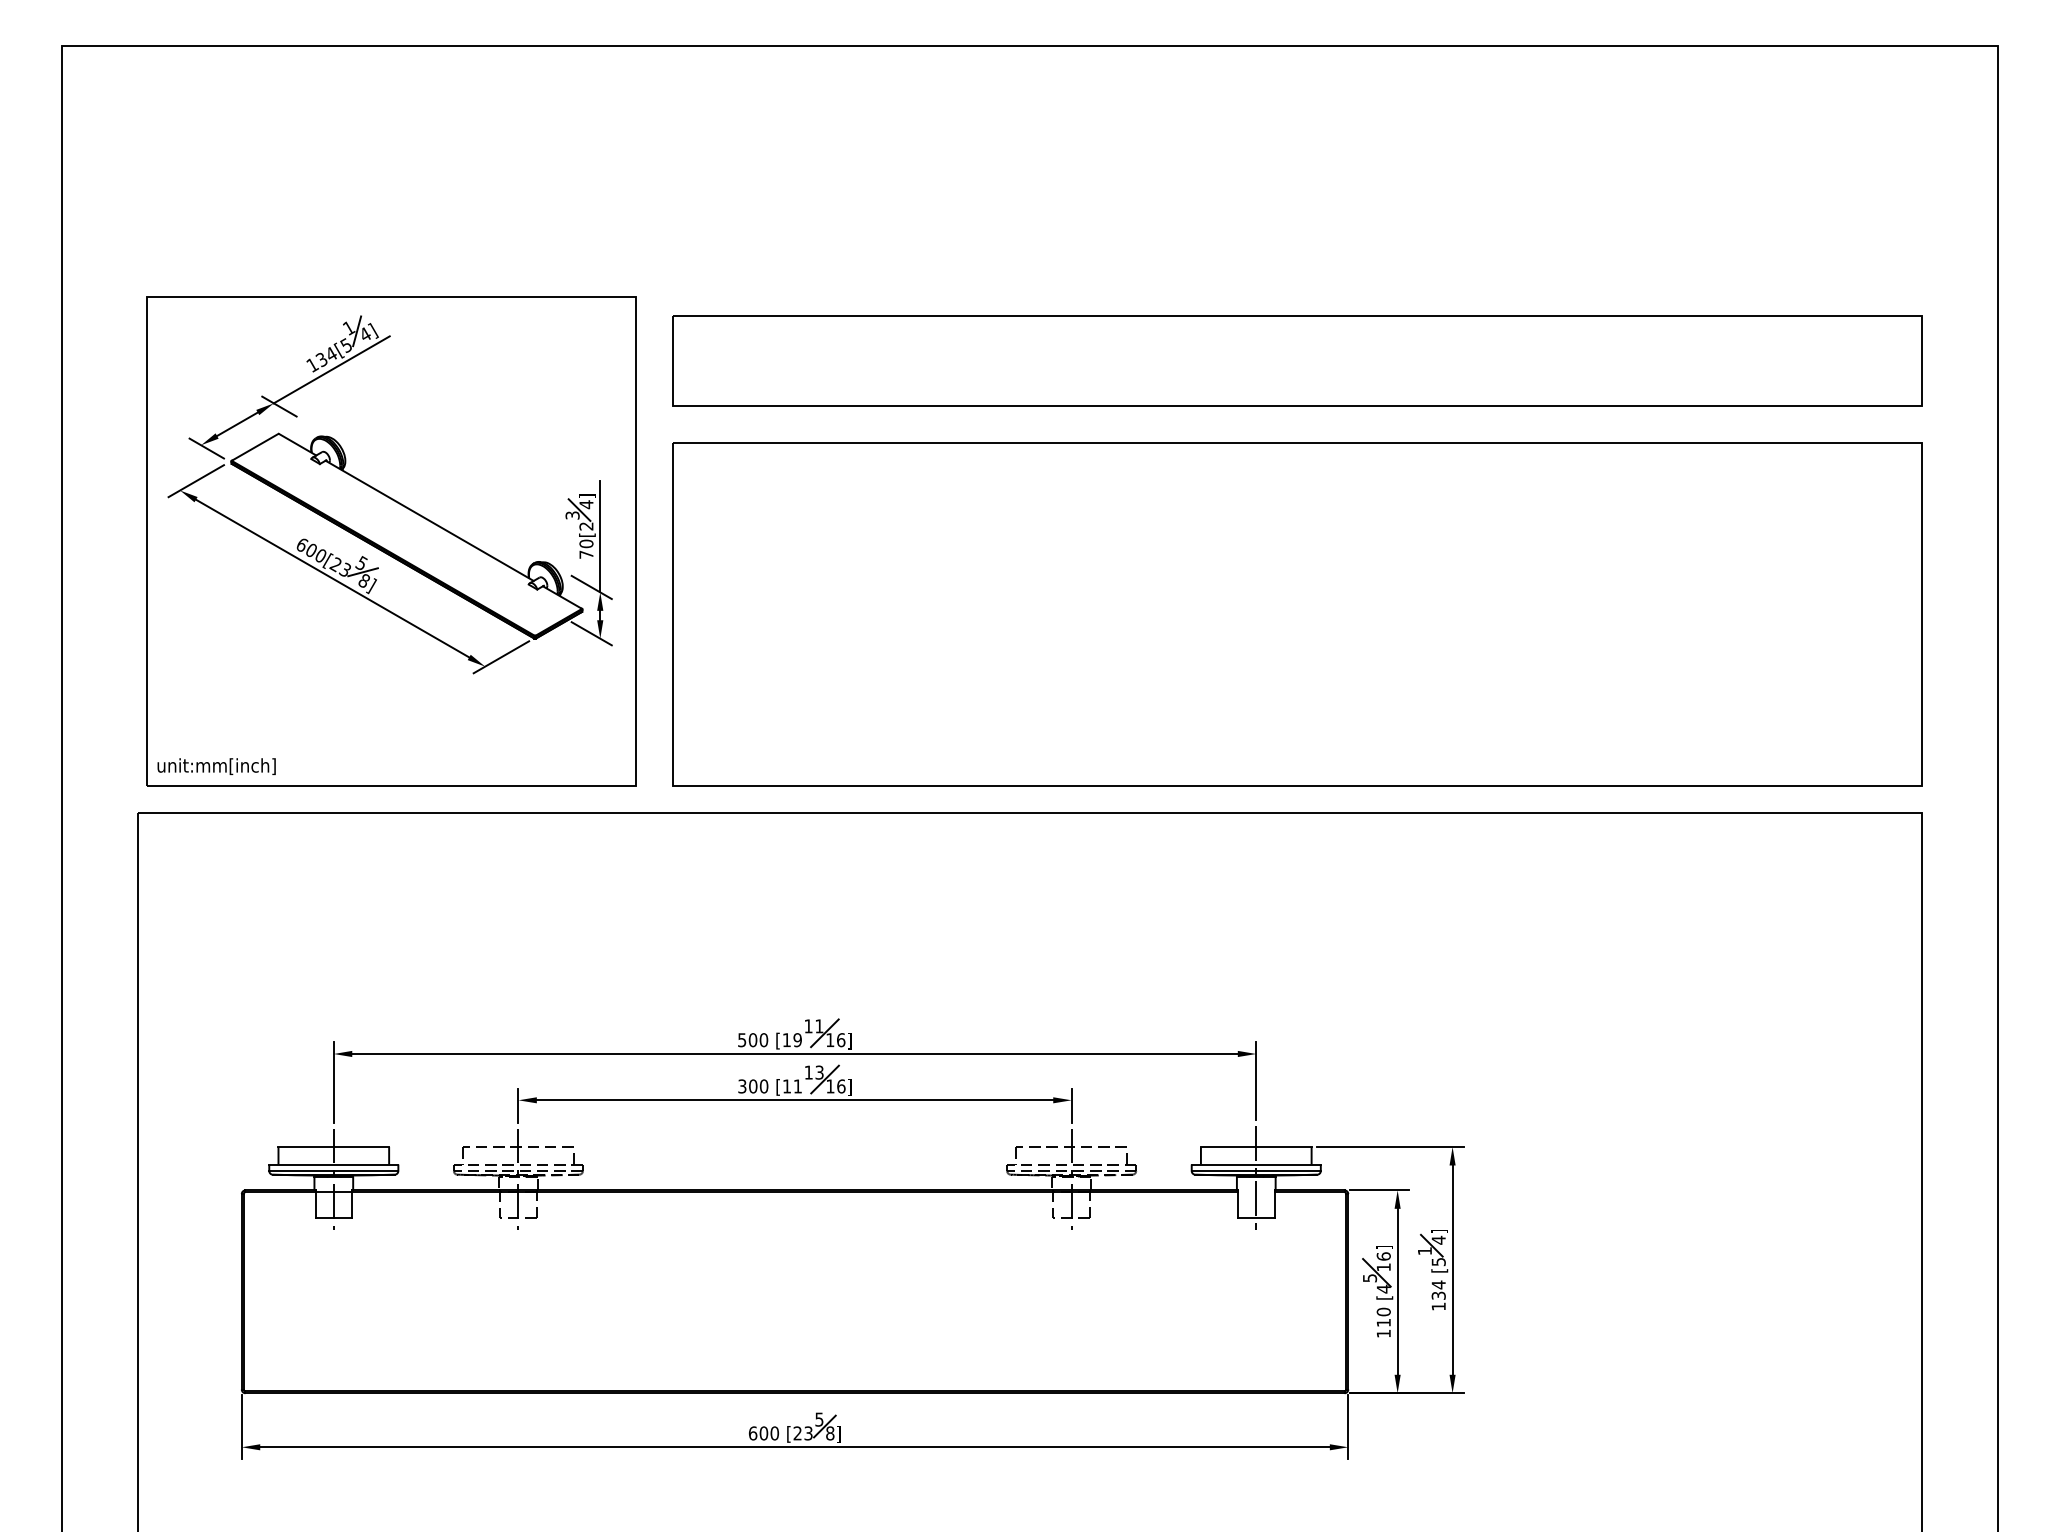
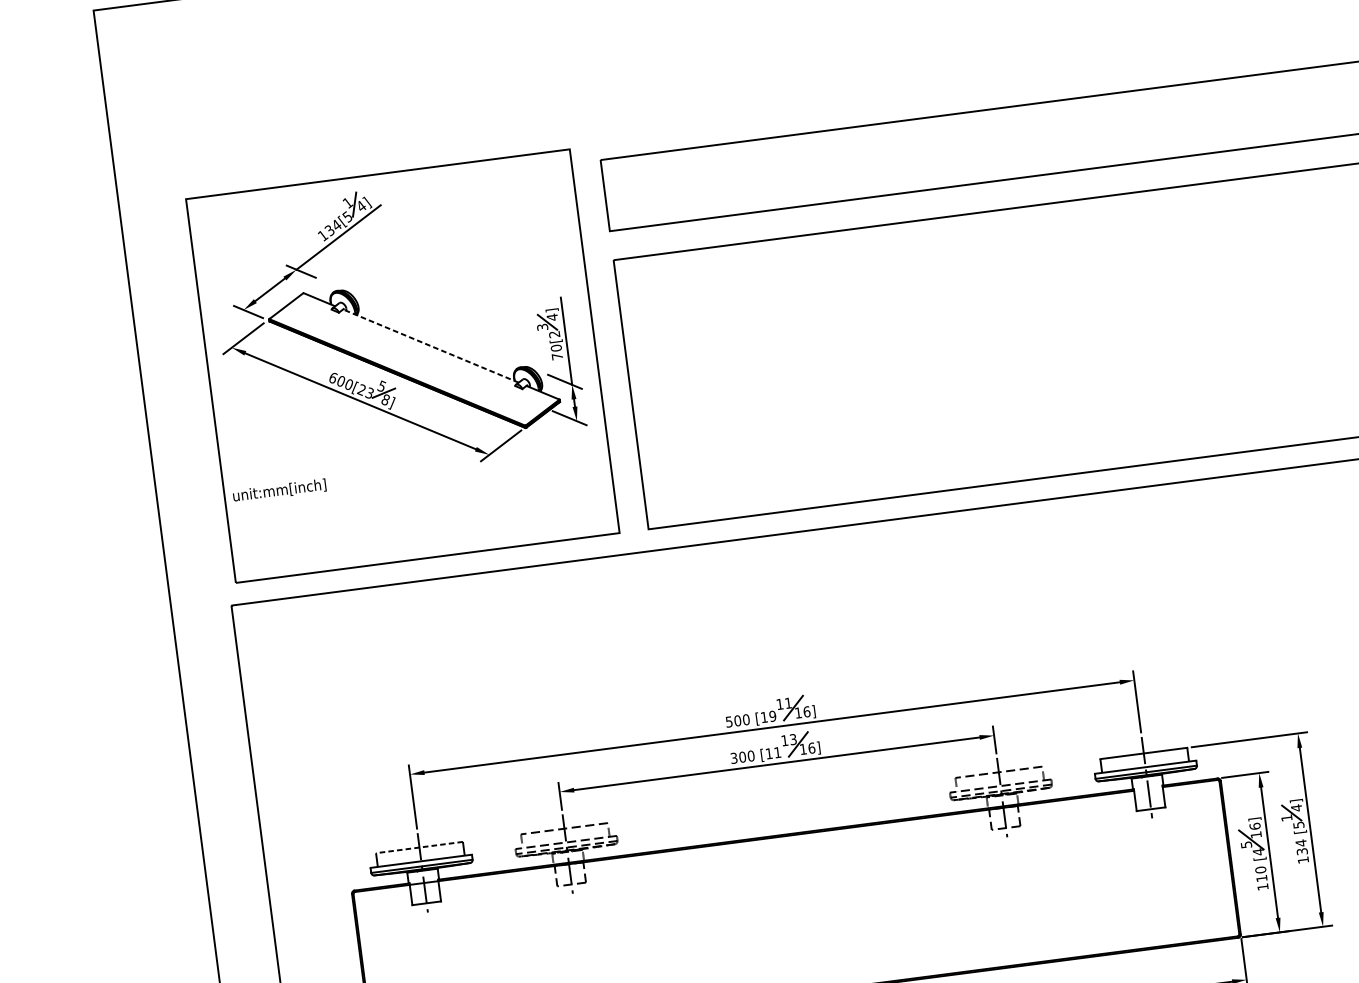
line: (429, 520) -> (430, 345), solid -> dashed
text: (216, 766) -> (279, 490), moved
line: (333, 1147) -> (419, 847), solid -> dashed

